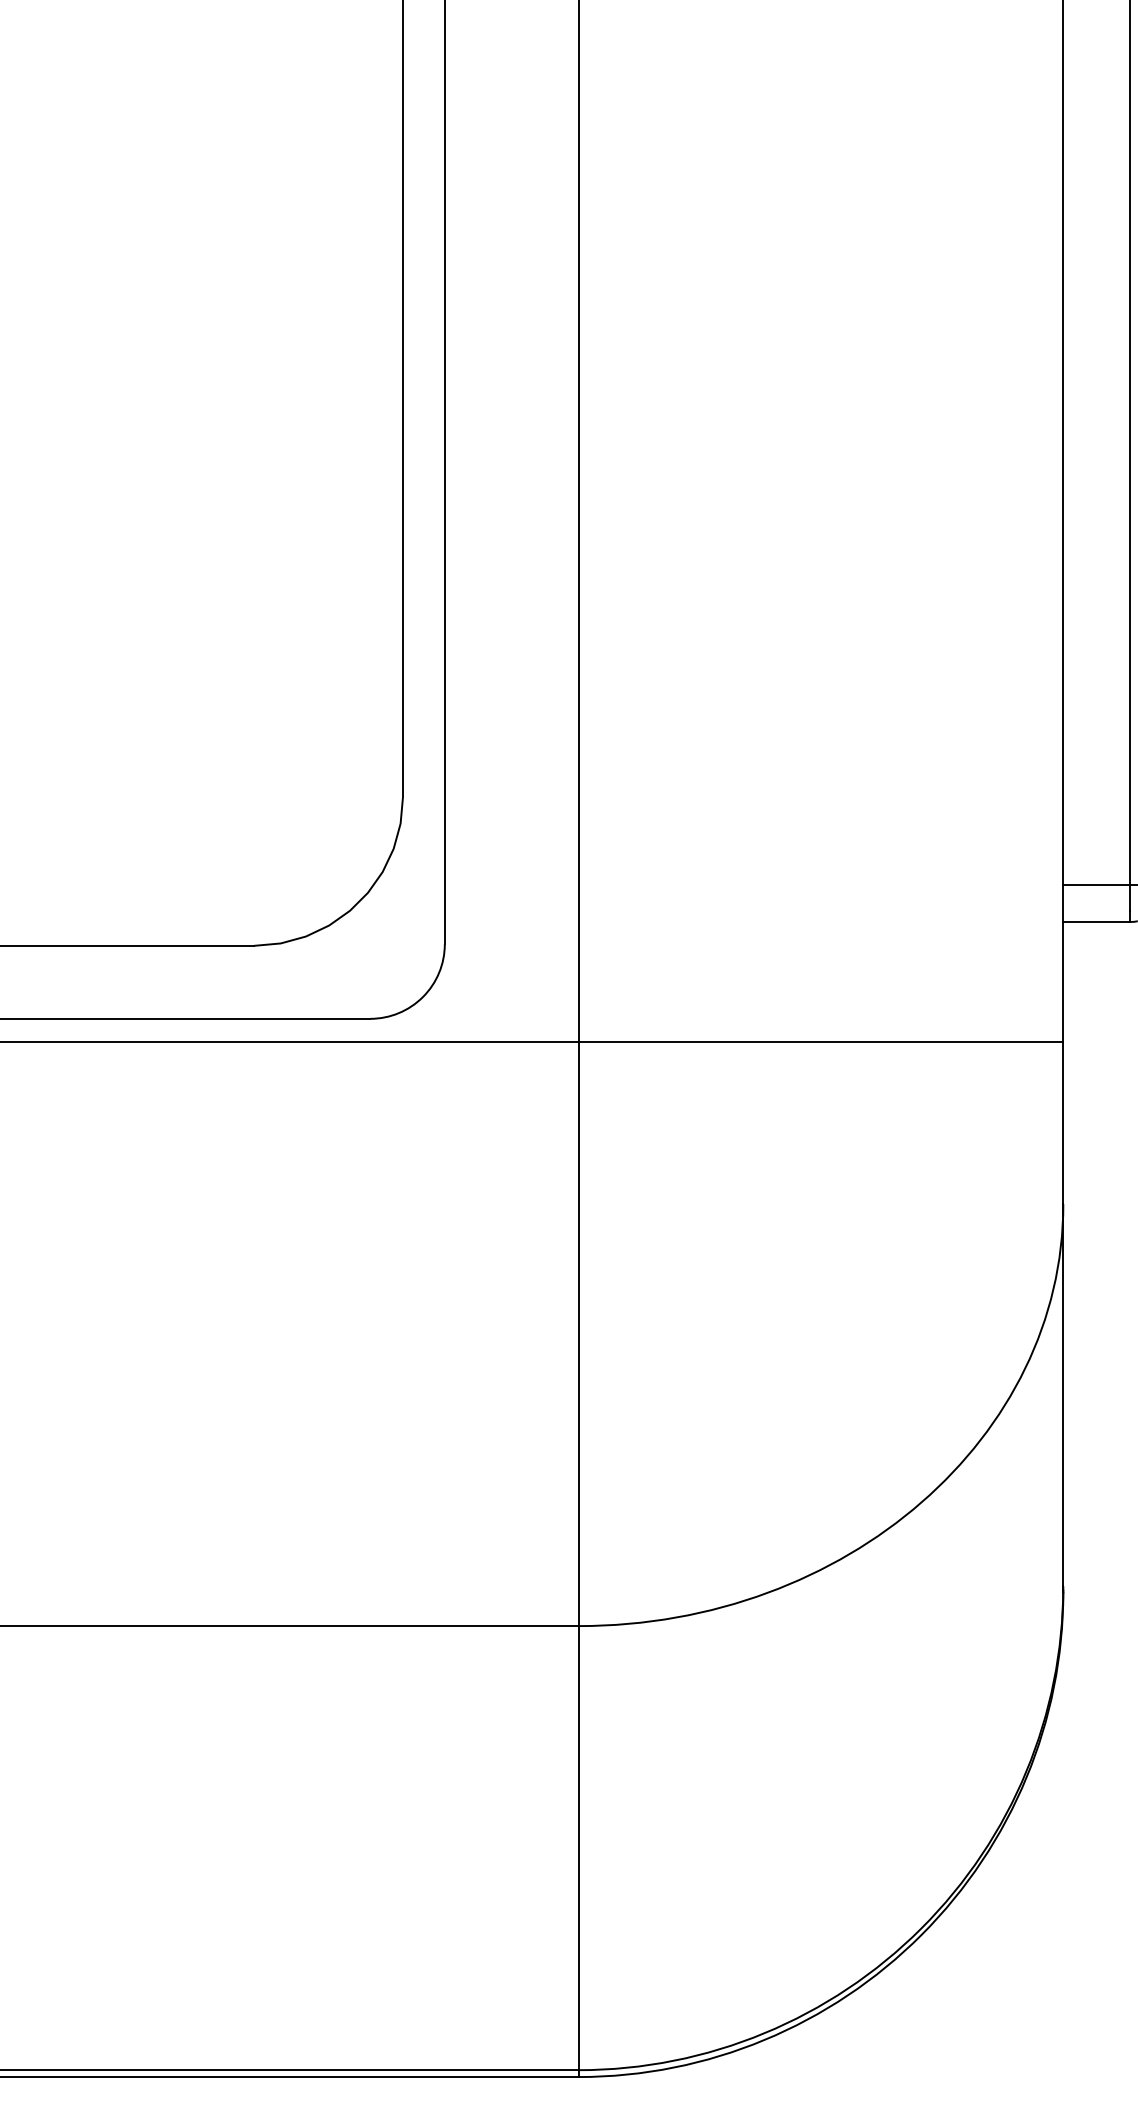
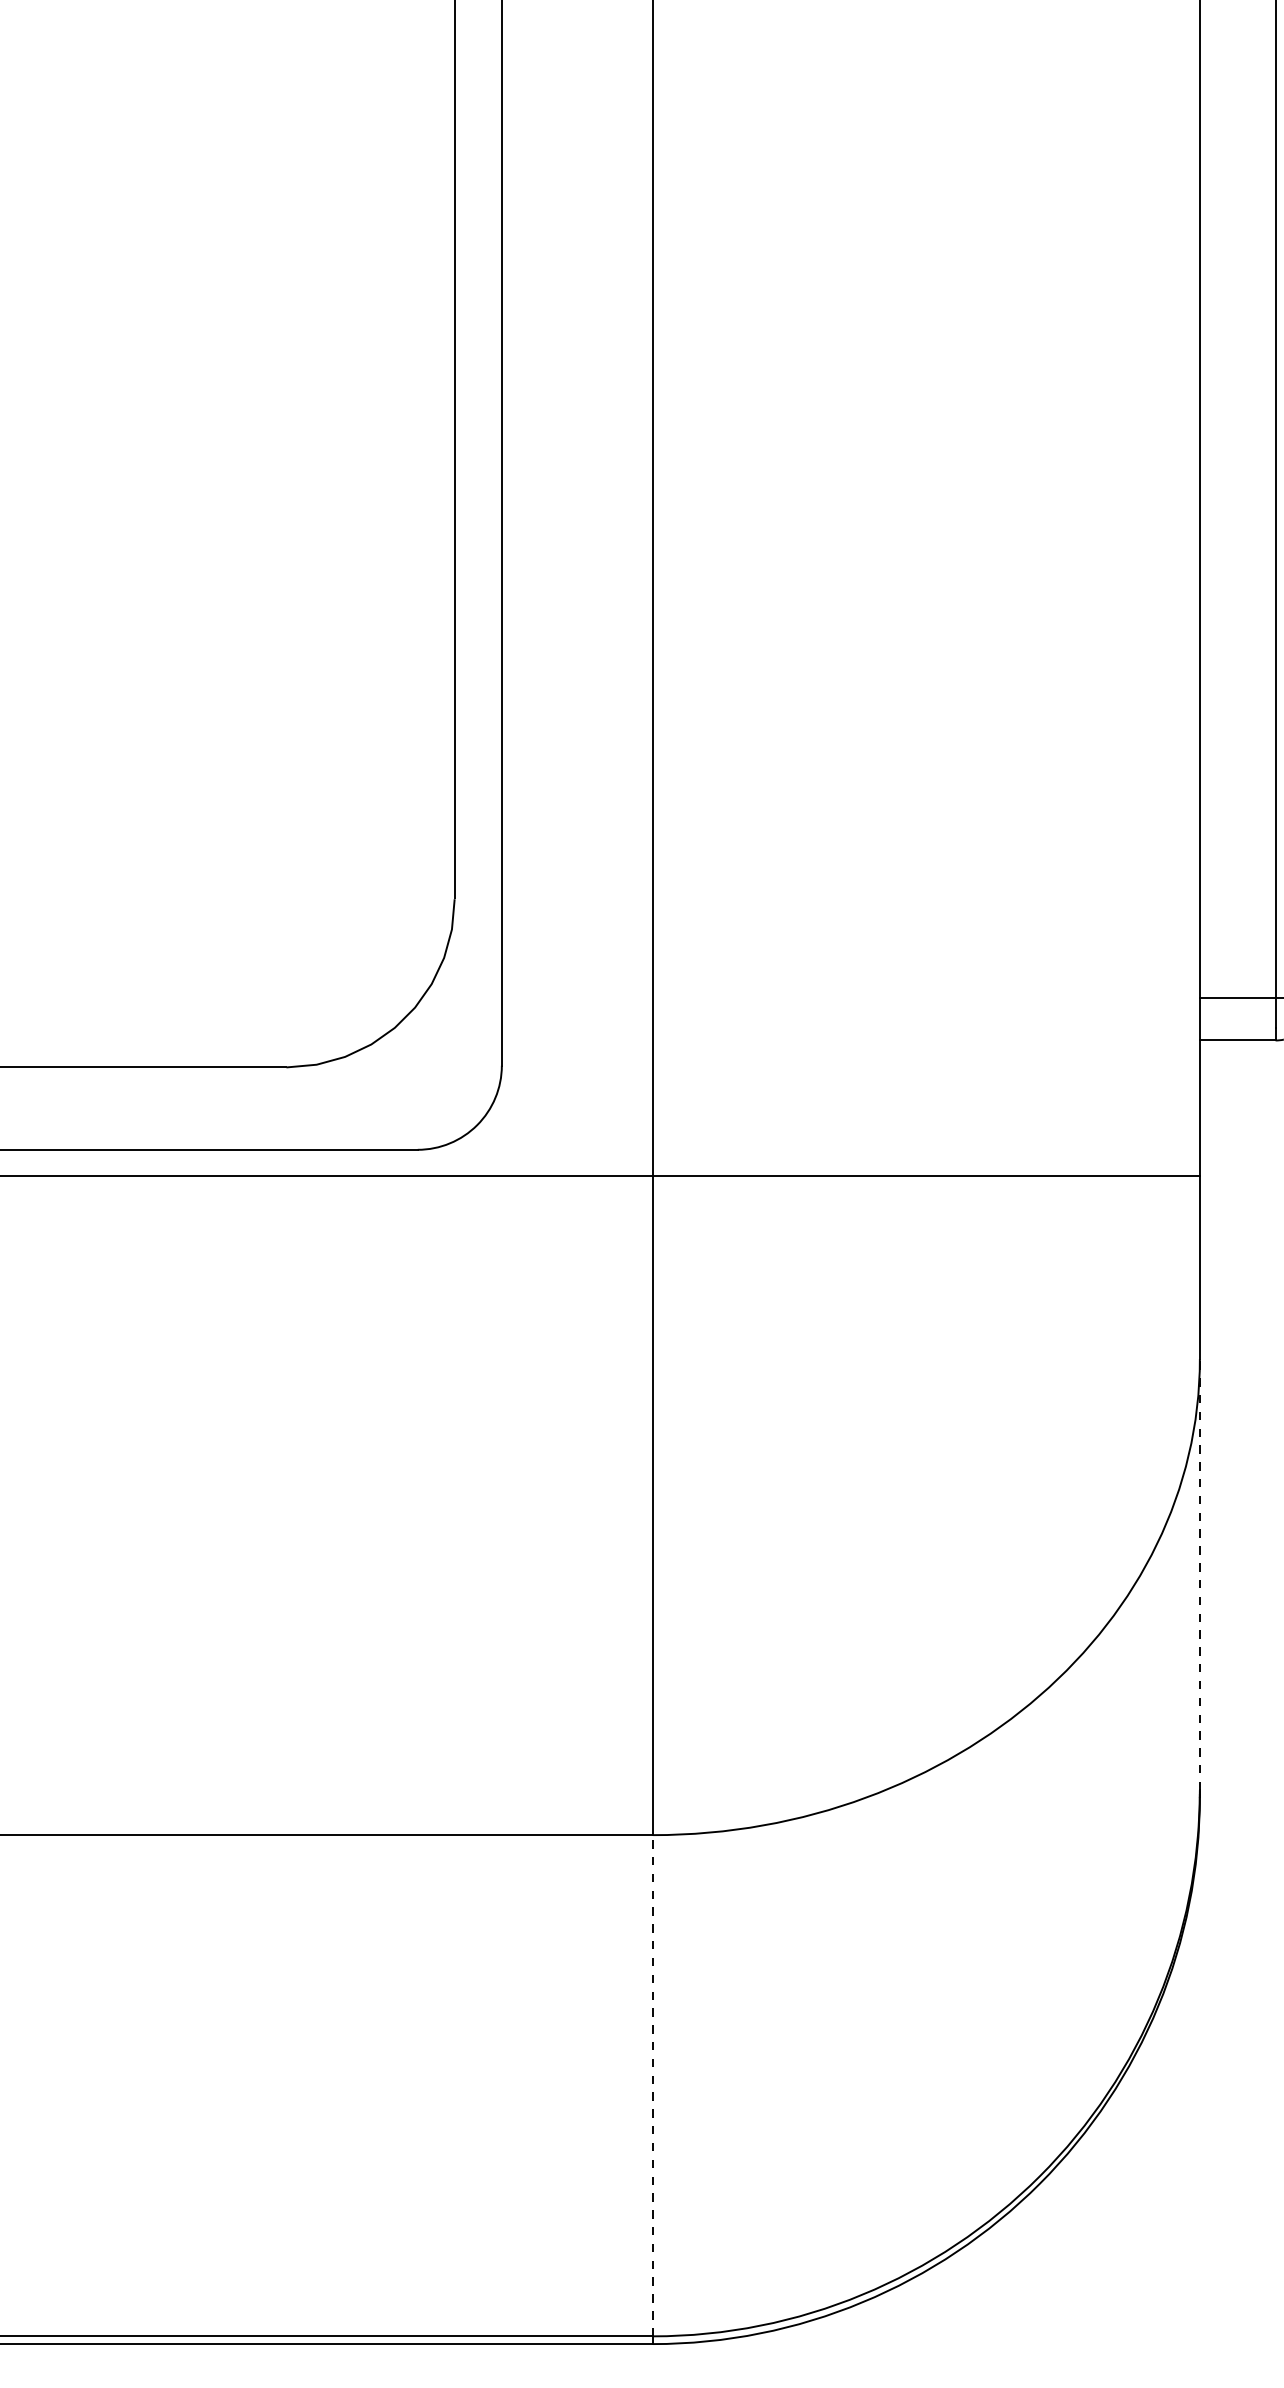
line: (1063, 1394) -> (1200, 1573), solid -> dashed
line: (578, 1847) -> (652, 2085), solid -> dashed

